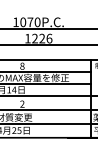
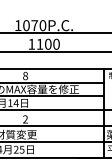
text: (42, 38) -> (48, 44), 1226 -> 1100

